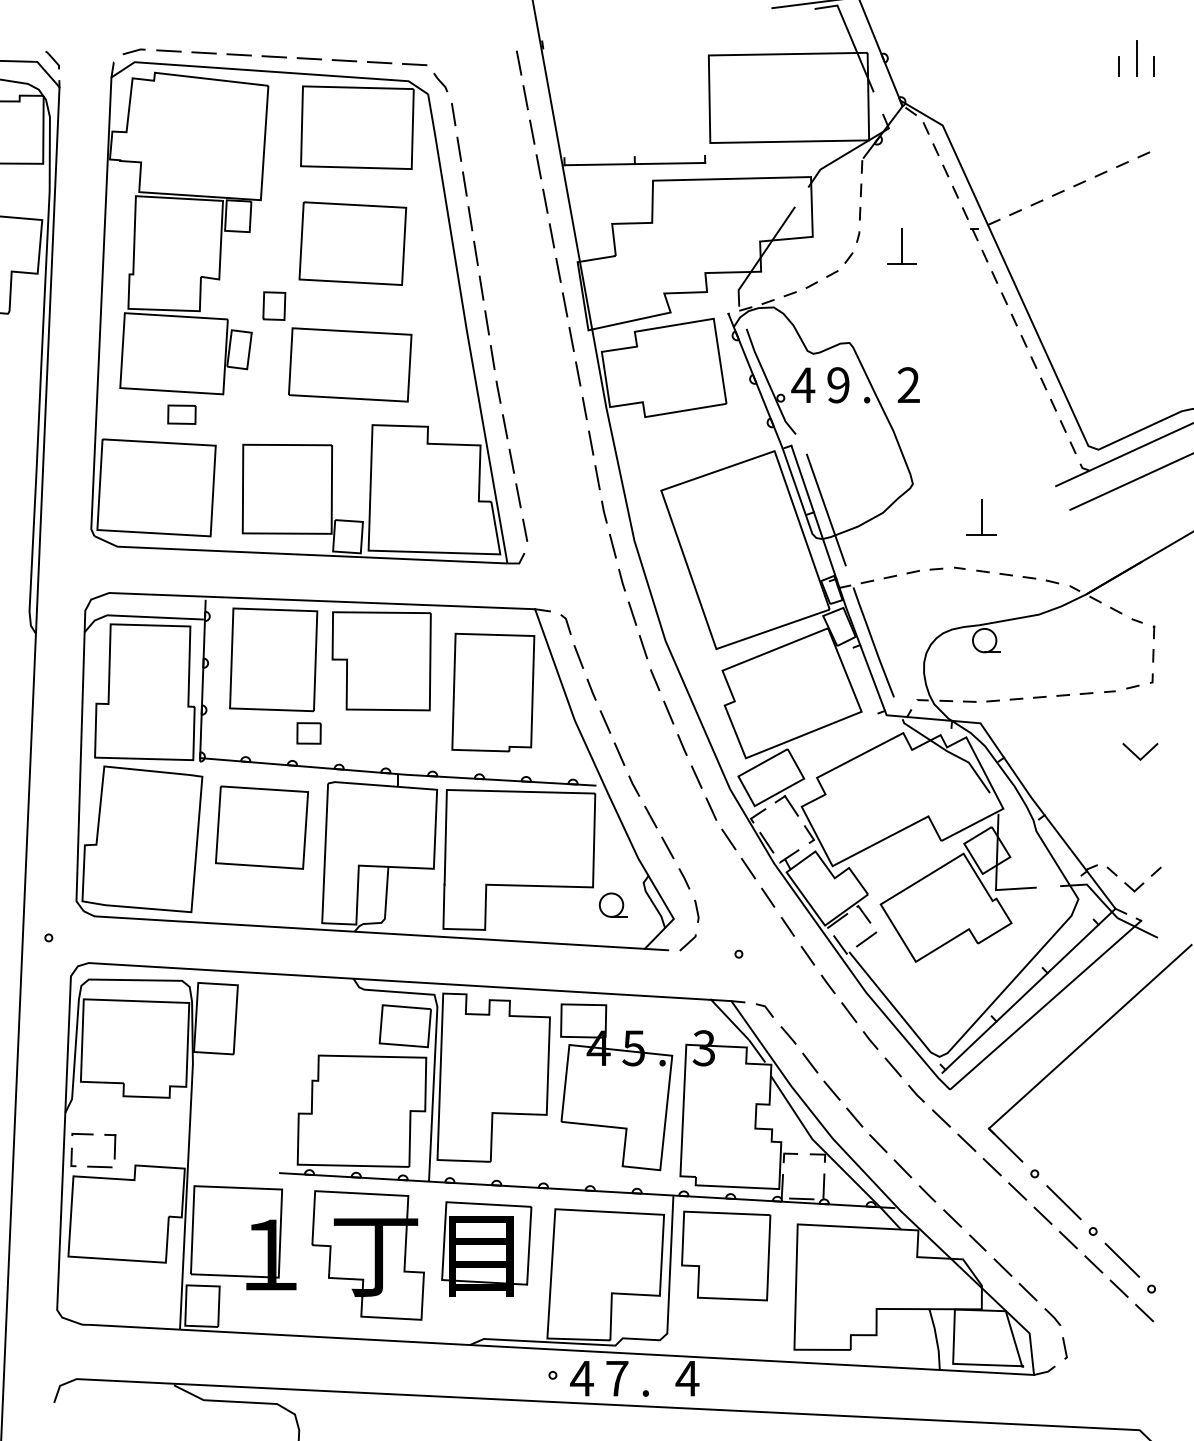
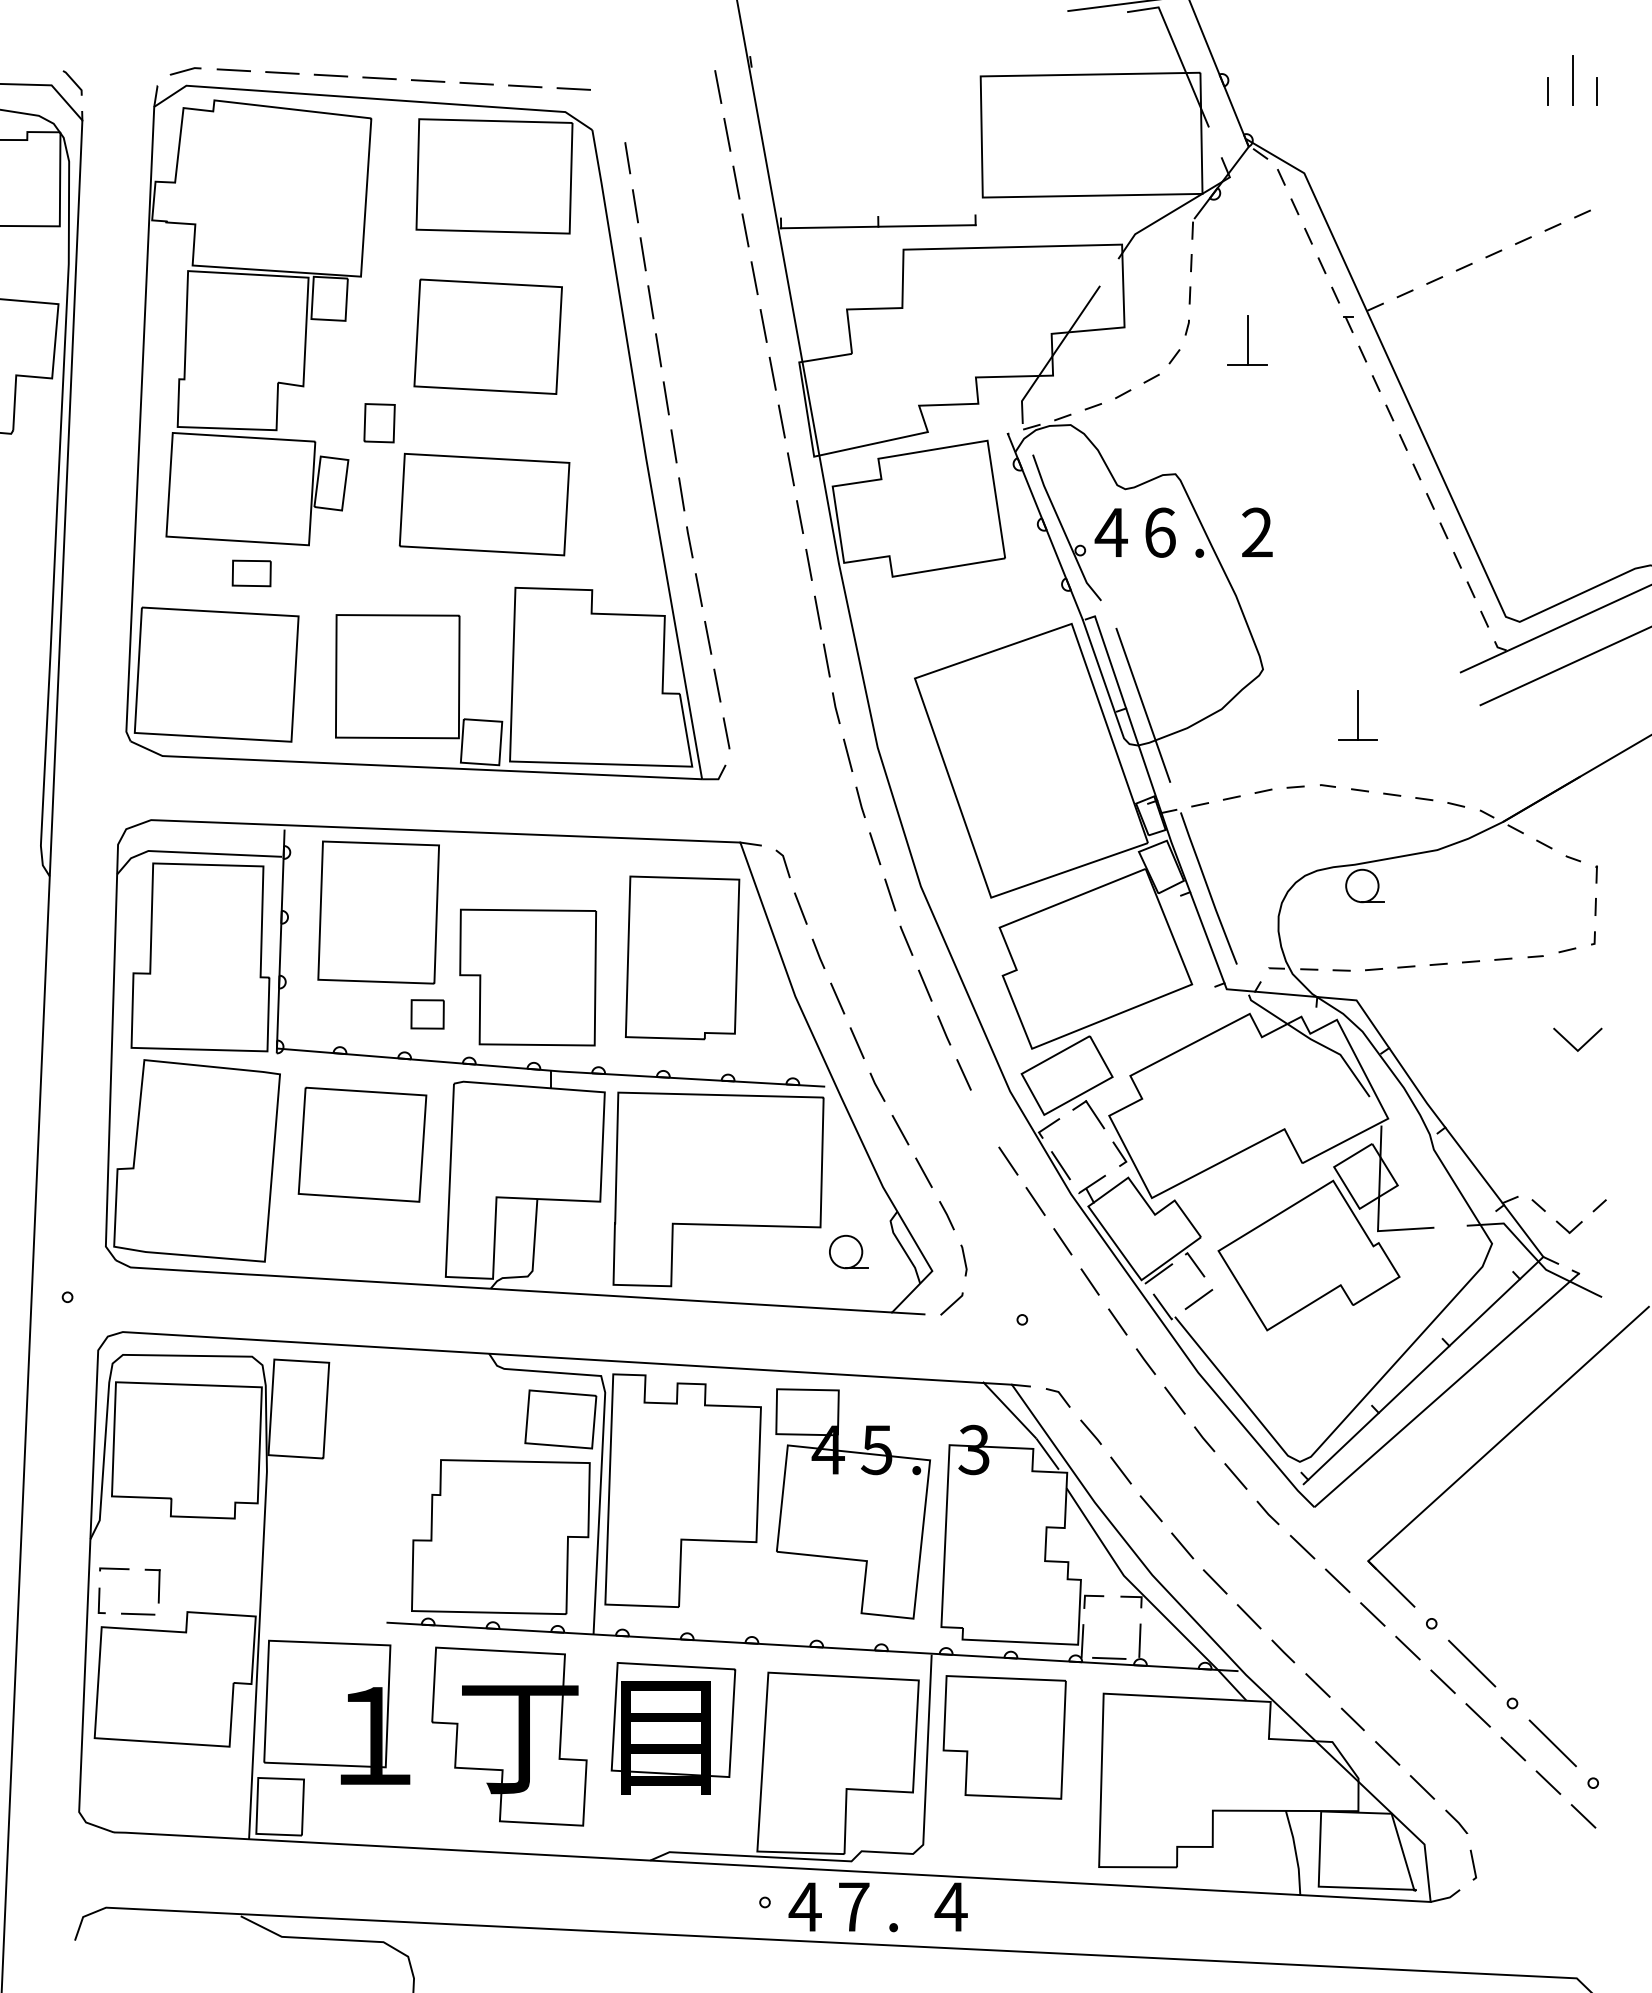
line: (440, 82) -> (609, 113), removed
text: (838, 385) -> (1159, 532), 9 -> 6
part: (381, 661) -> (527, 977), moved
line: (710, 808) -> (983, 1118), removed

